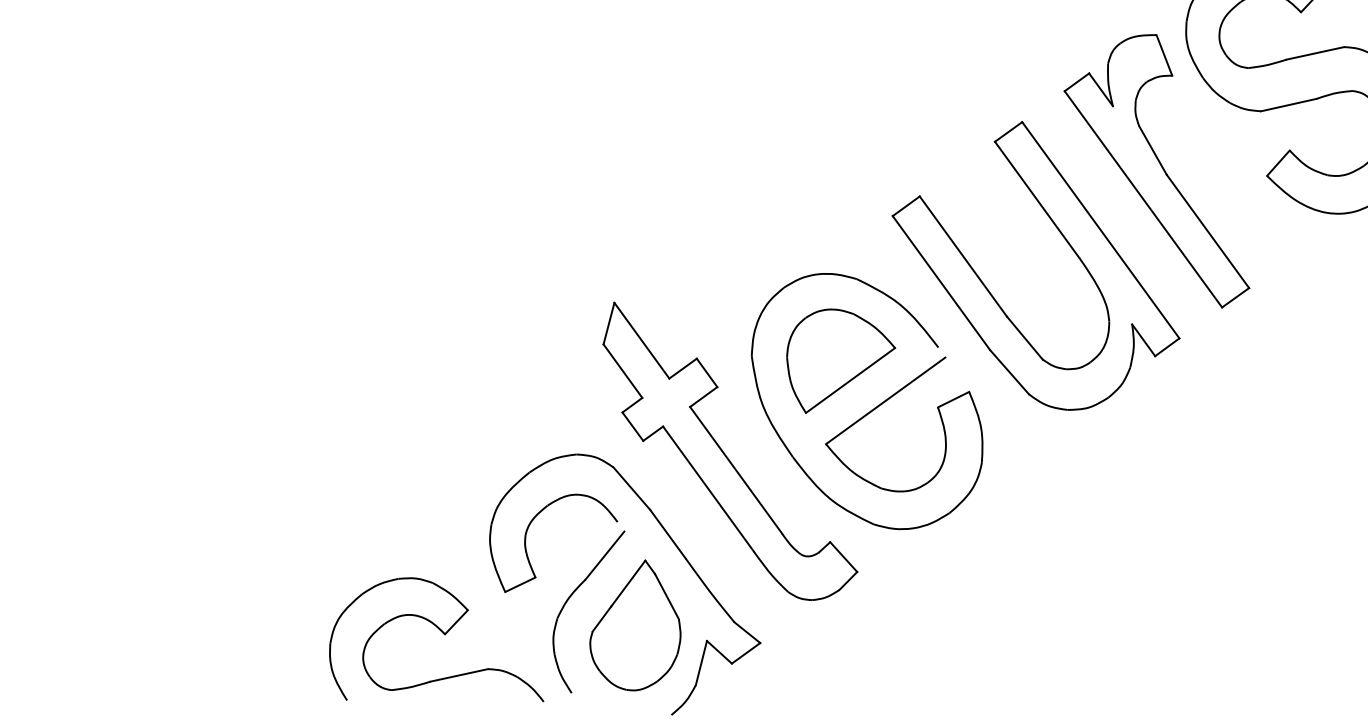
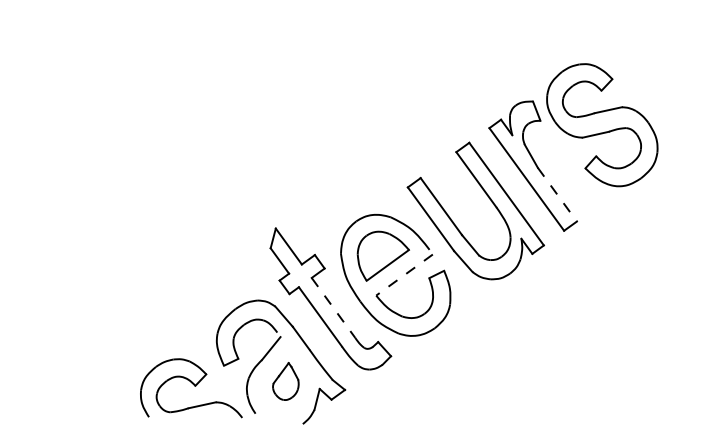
line: (1208, 233) -> (557, 195), solid -> dashed
line: (885, 401) -> (404, 275), solid -> dashed
line: (735, 471) -> (333, 308), solid -> dashed
part: (634, 625) -> (285, 381), size x0.6

